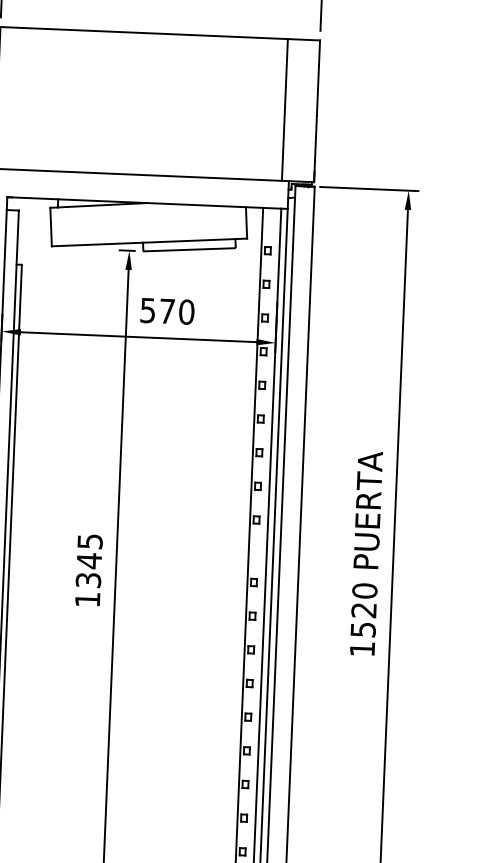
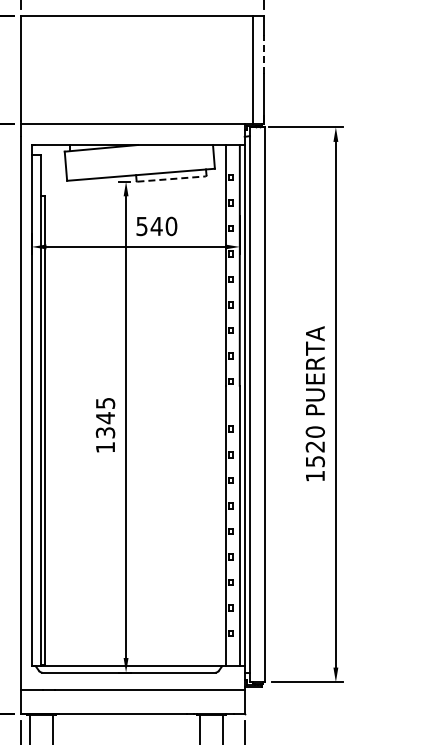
line: (317, 89) -> (263, 53), solid -> dashed
line: (285, 109) -> (253, 69), moved
line: (190, 250) -> (172, 179), solid -> dashed
text: (167, 311) -> (156, 226), 570 -> 540

